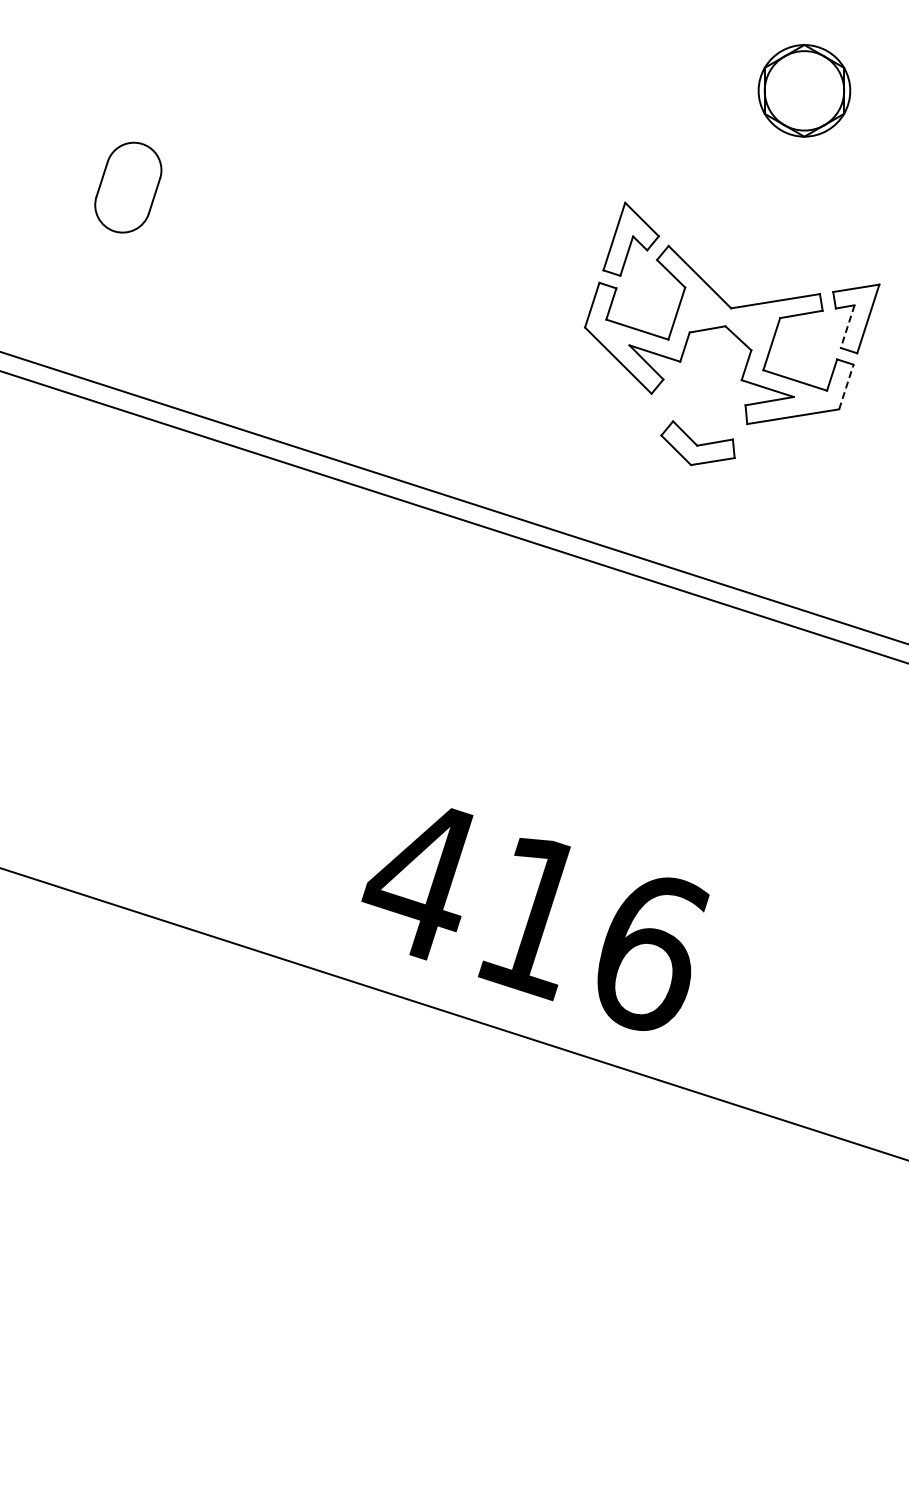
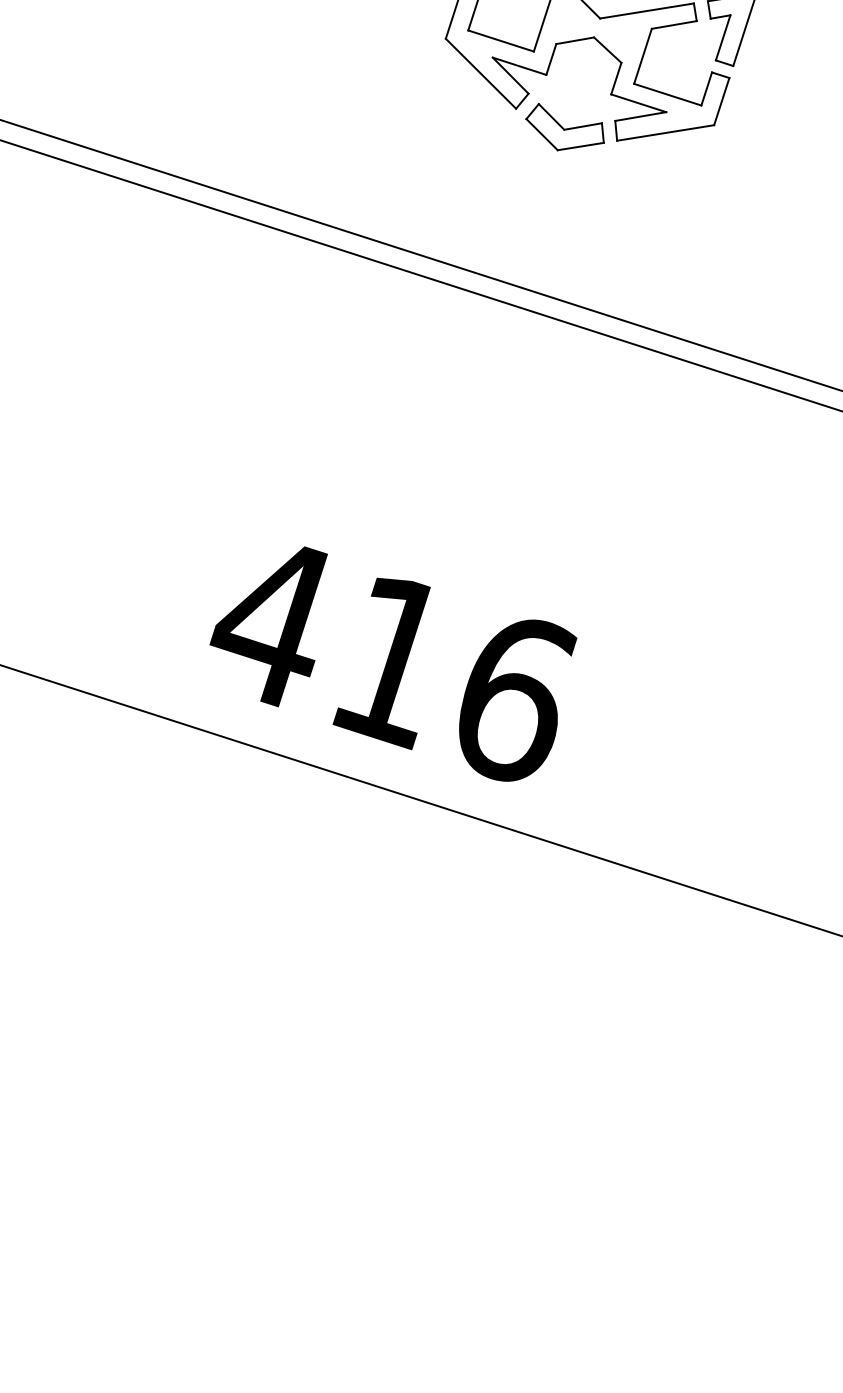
line: (847, 327) -> (722, 38), dashed -> solid
line: (846, 386) -> (721, 101), dashed -> solid
part: (697, 443) -> (564, 127), moved

